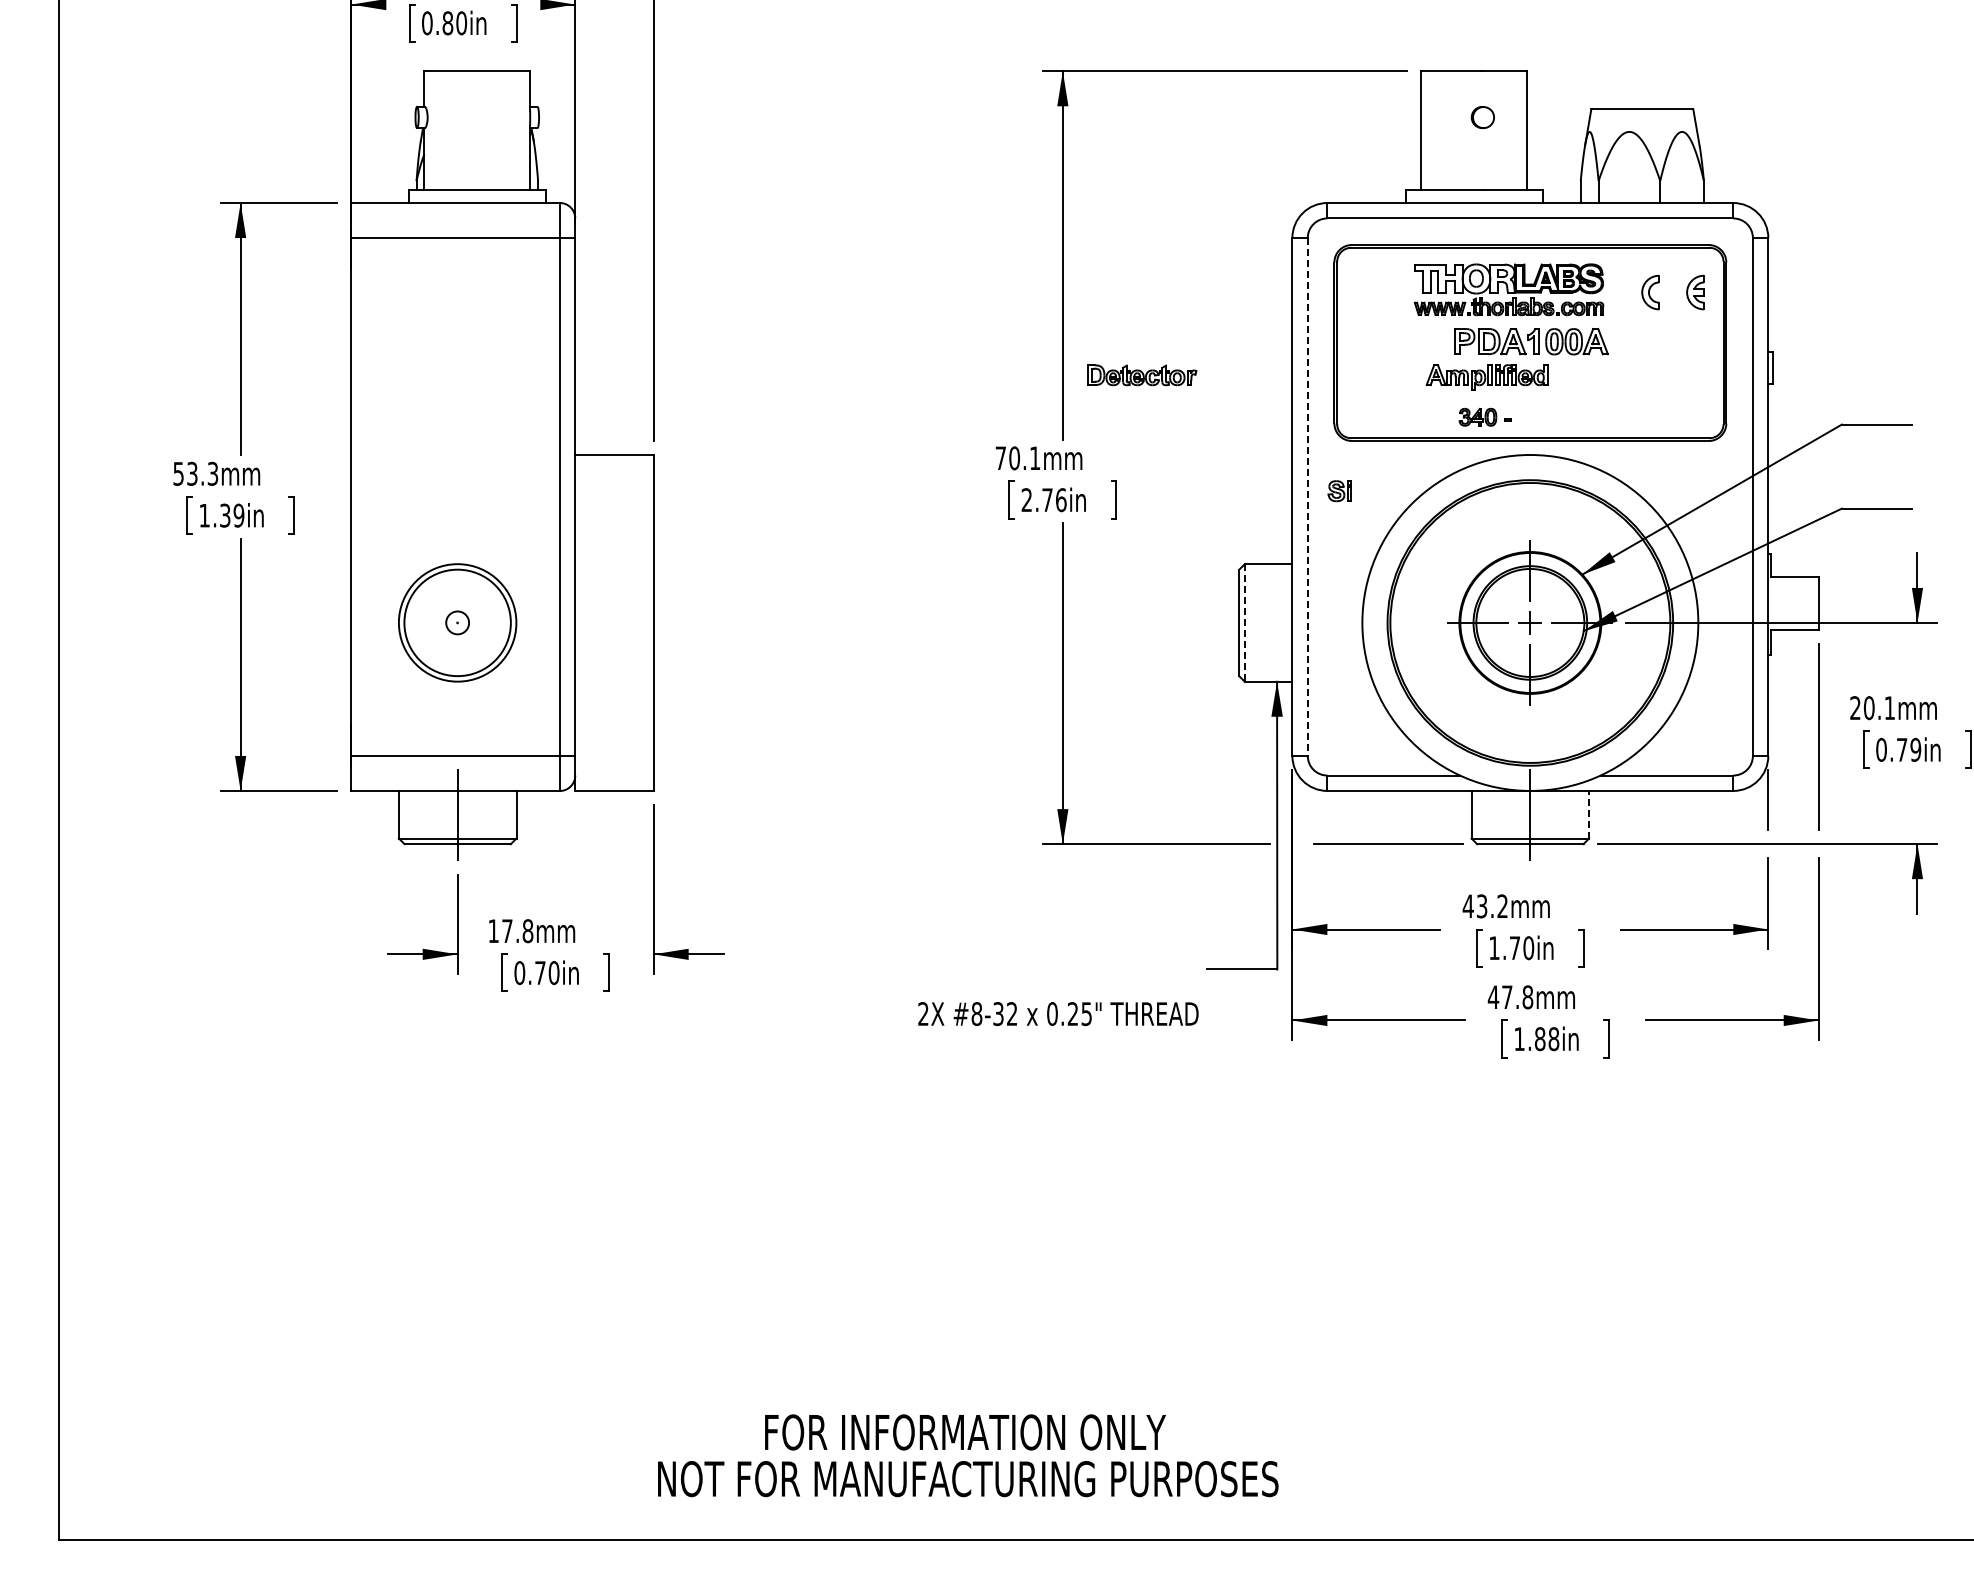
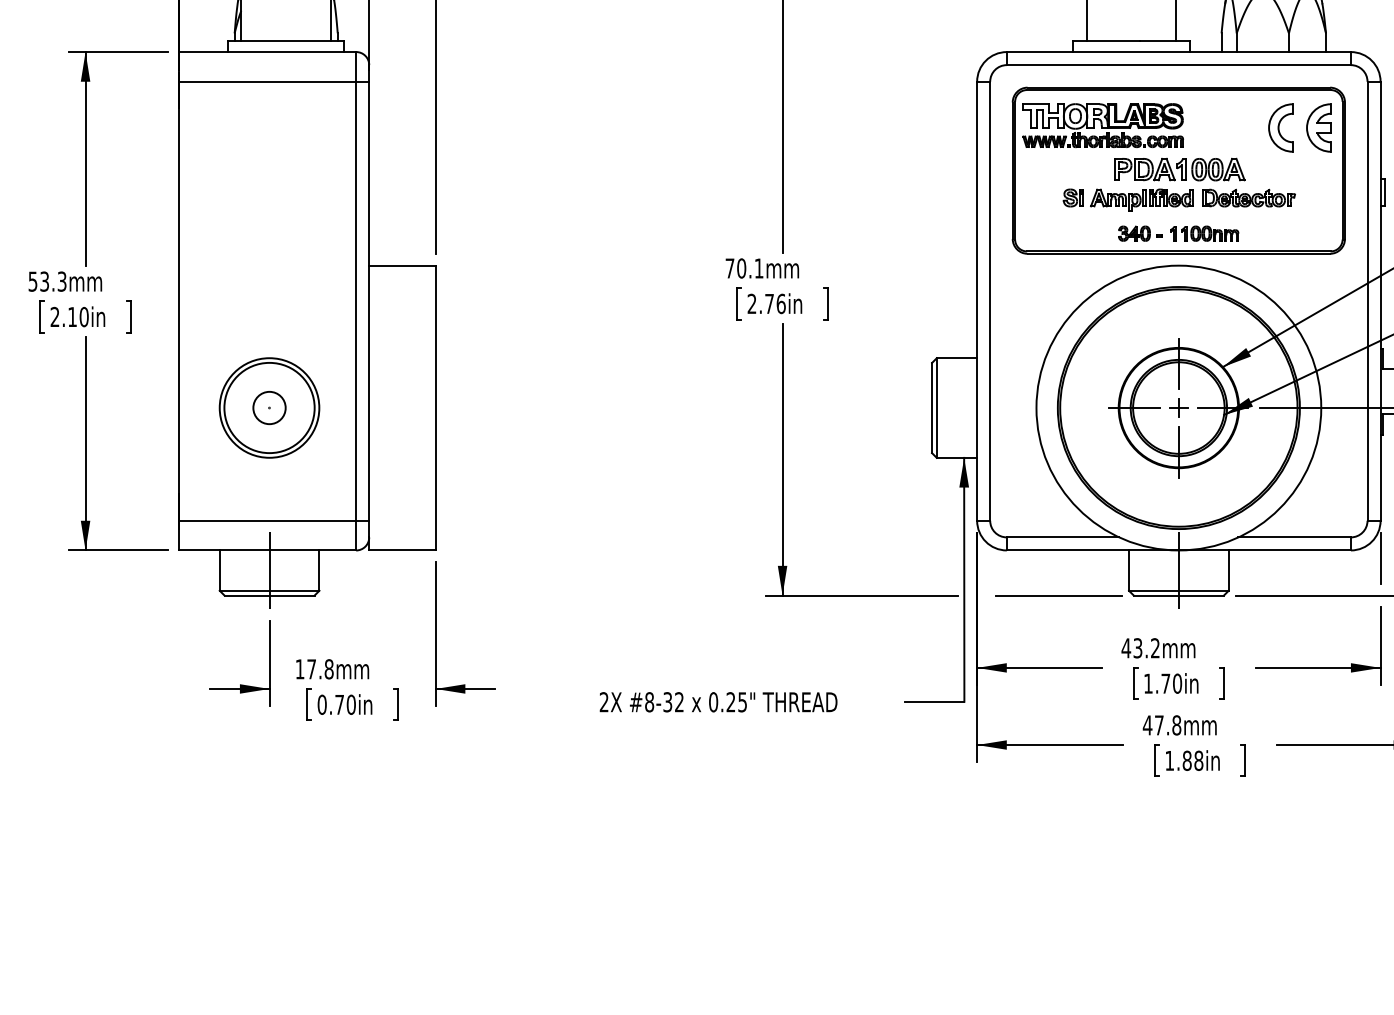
part: (1508, 289) -> (1102, 125), moved
part: (1650, 292) -> (1280, 127), size x1.67
part: (1695, 292) -> (1318, 127), size x1.67
part: (1142, 375) -> (1249, 198), moved
part: (1560, 416) -> (1204, 233), added
part: (1339, 491) -> (1073, 198), moved
line: (1307, 496) -> (989, 300), dashed -> solid
text: (221, 515) -> (69, 316), 1.39in -> 2.10in
circle: (457, 622) -> (269, 407), size x1.67
line: (1244, 622) -> (936, 407), dashed -> solid
line: (1589, 814) -> (1229, 570), dashed -> solid
text: (1058, 1014) -> (718, 702), moved

